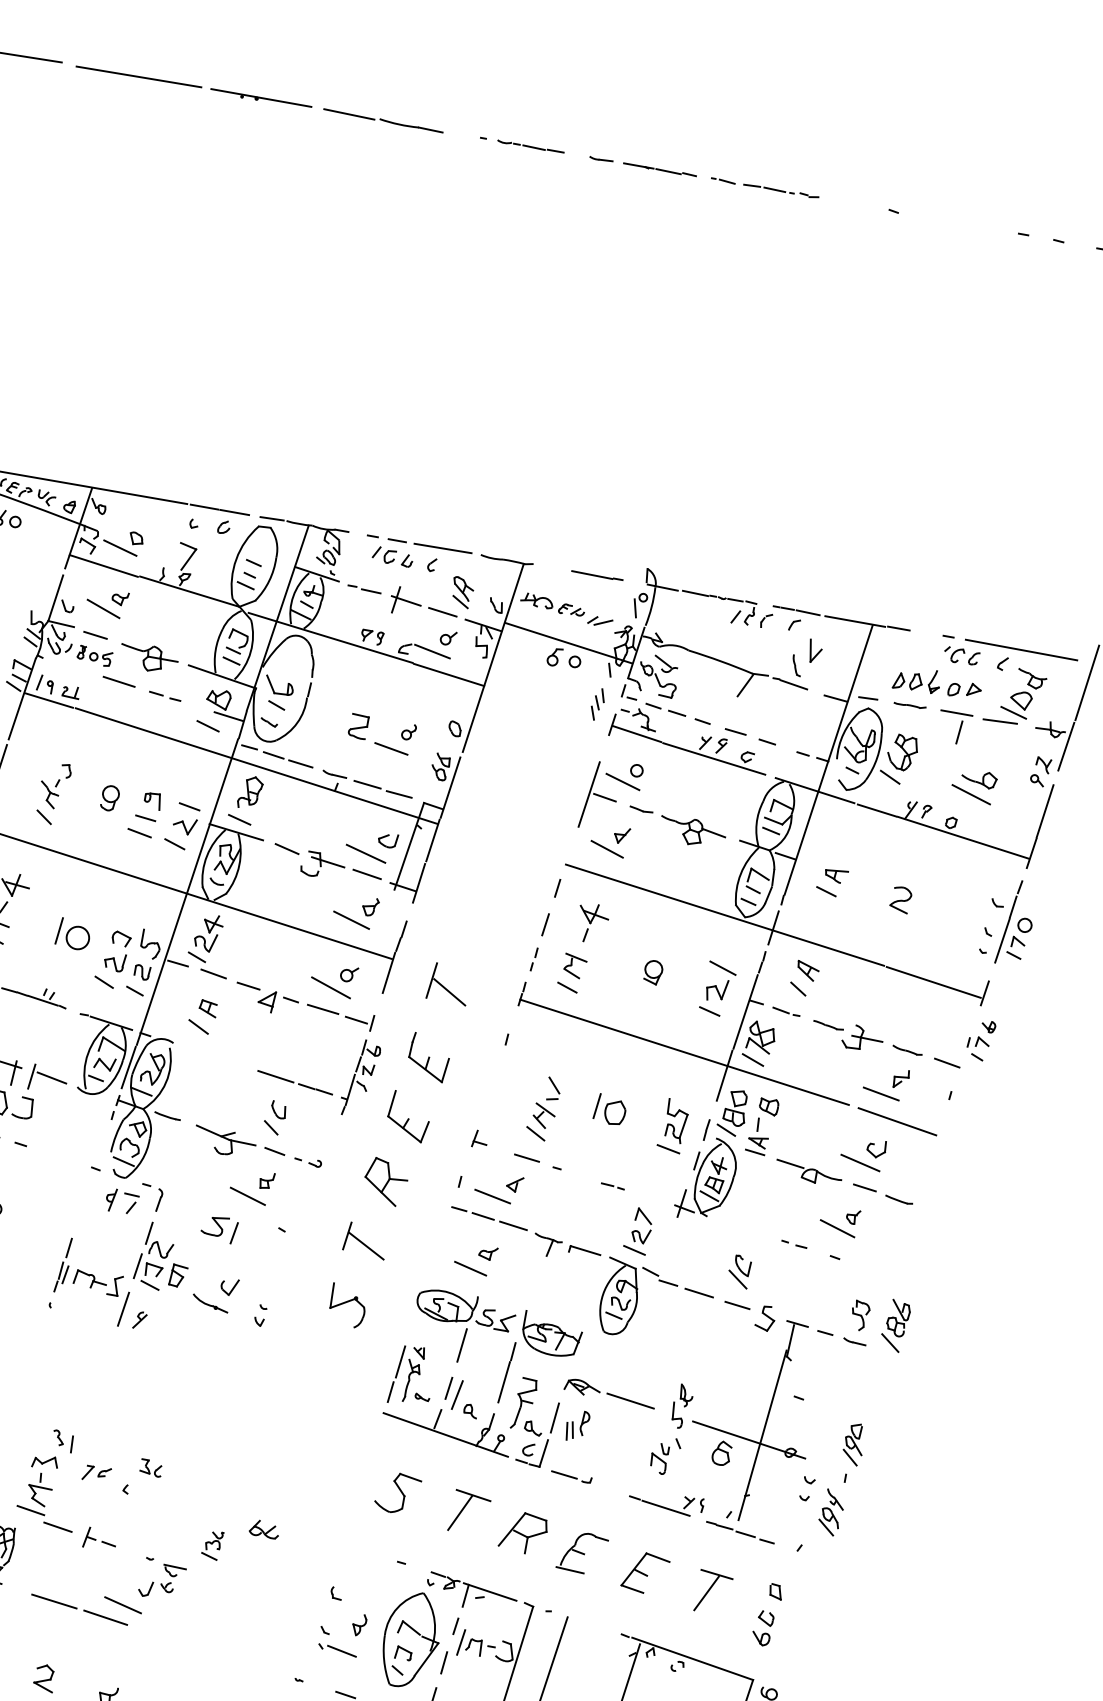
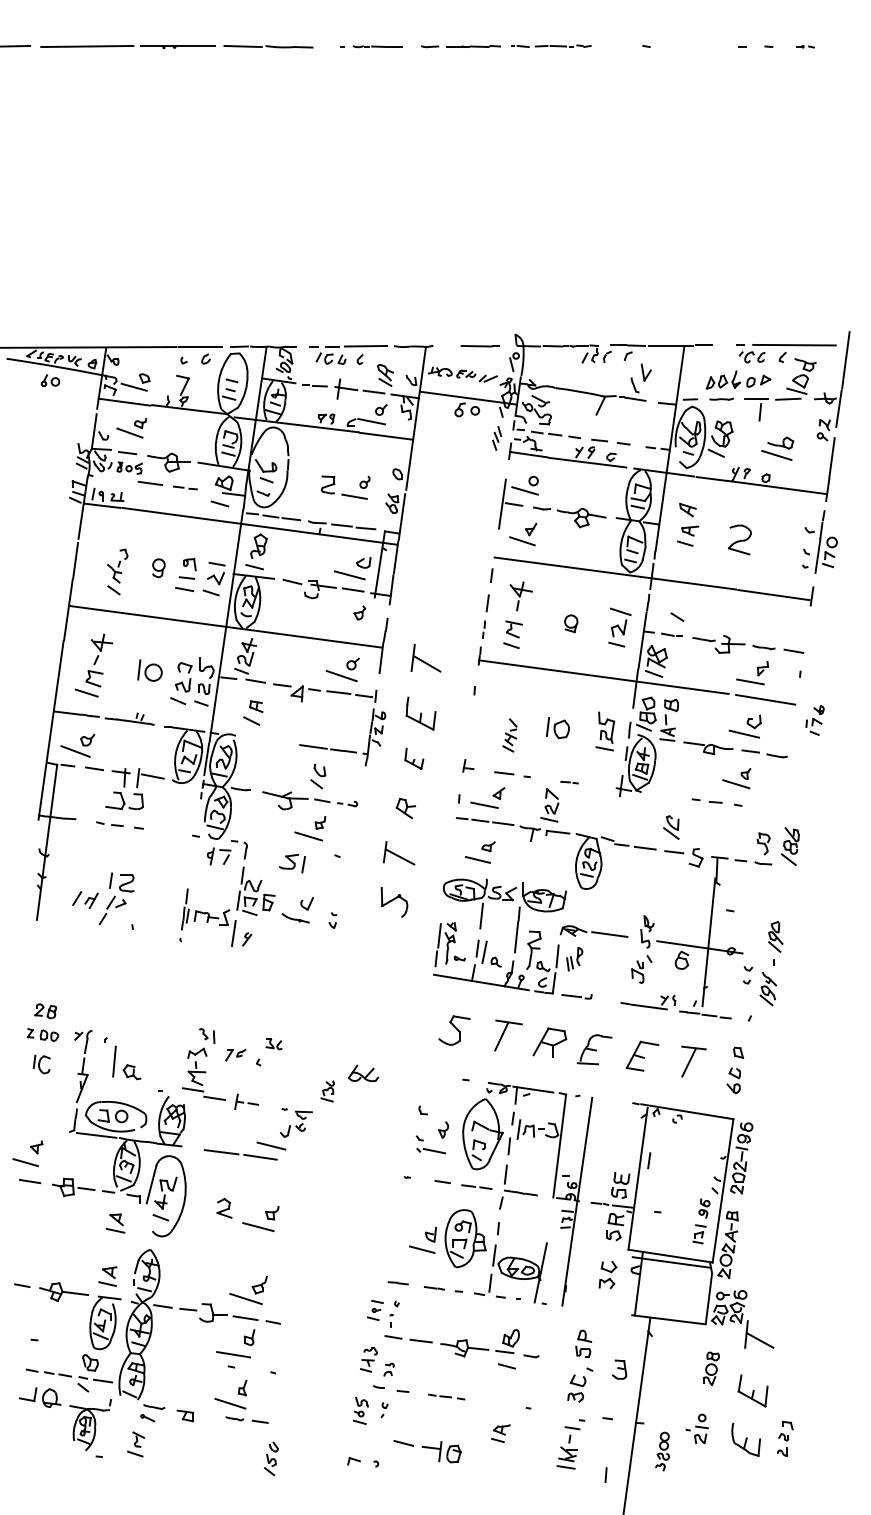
part: (900, 899) -> (739, 539), size x1.6
line: (351, 919) -> (347, 624), removed
part: (807, 971) -> (687, 510), moved
part: (980, 1039) -> (814, 720), moved
part: (543, 1108) -> (509, 735), size x0.7
part: (409, 1116) -> (414, 758), size x0.6
part: (385, 1181) -> (405, 808), size x0.6
part: (638, 1231) -> (549, 805), moved
part: (794, 1243) -> (707, 800), size x1.6
part: (263, 1529) -> (362, 1073), size x1.4

